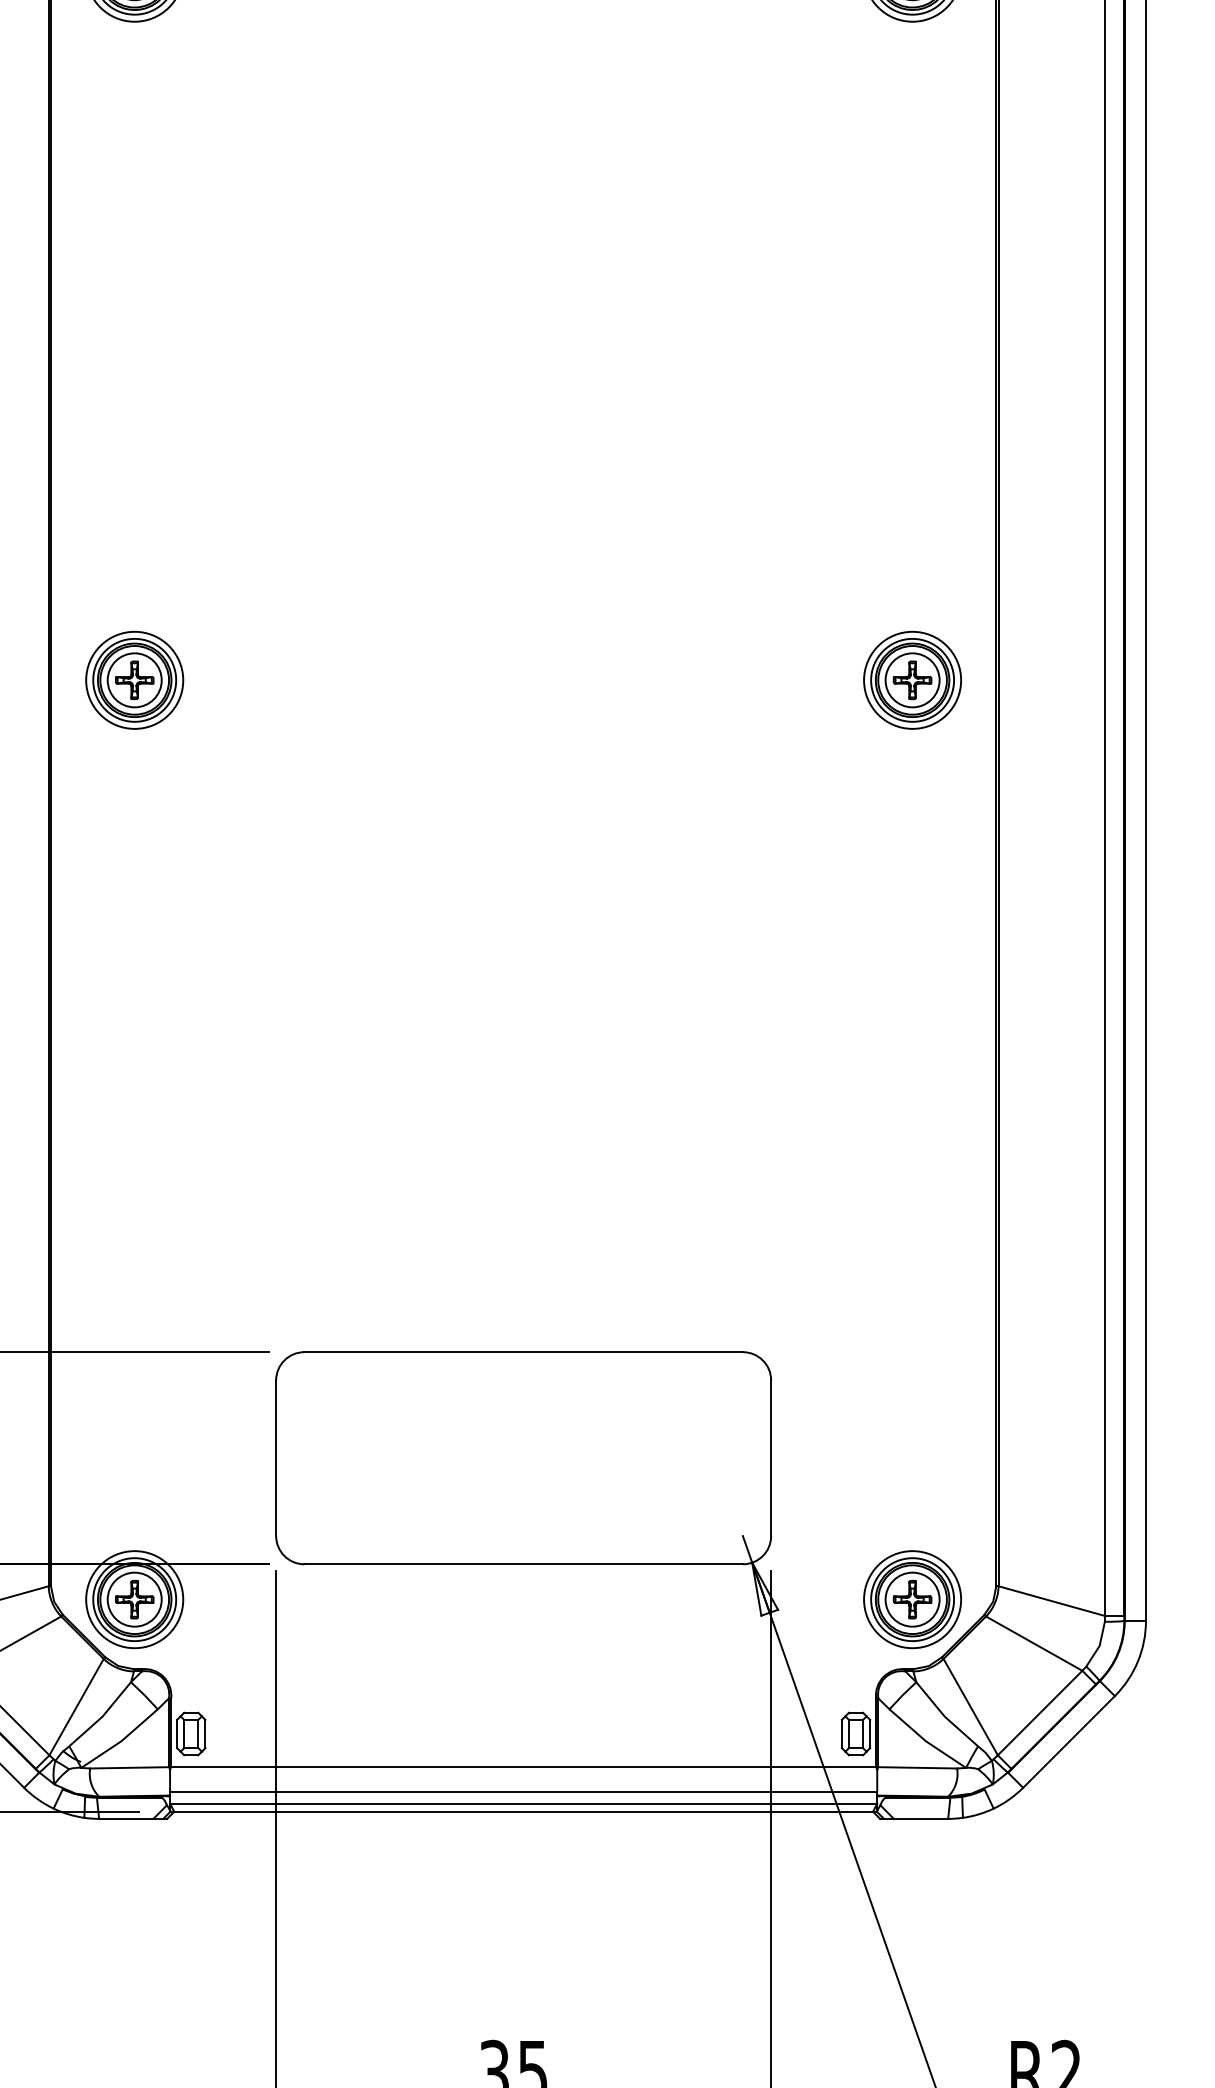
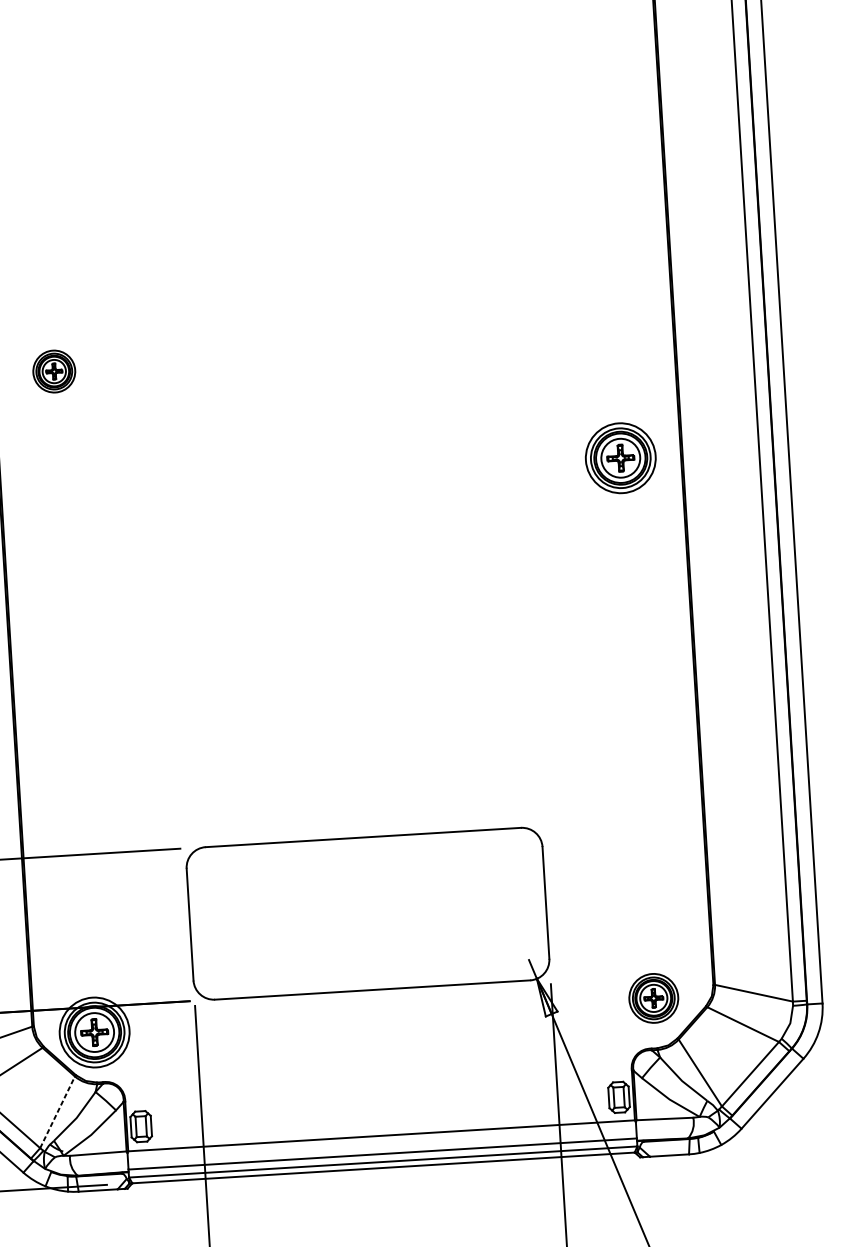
part: (134, 679) -> (54, 371), size x0.6
part: (912, 679) -> (620, 457), moved
part: (912, 1599) -> (653, 998), size x0.7
line: (76, 1706) -> (57, 1111), solid -> dashed

